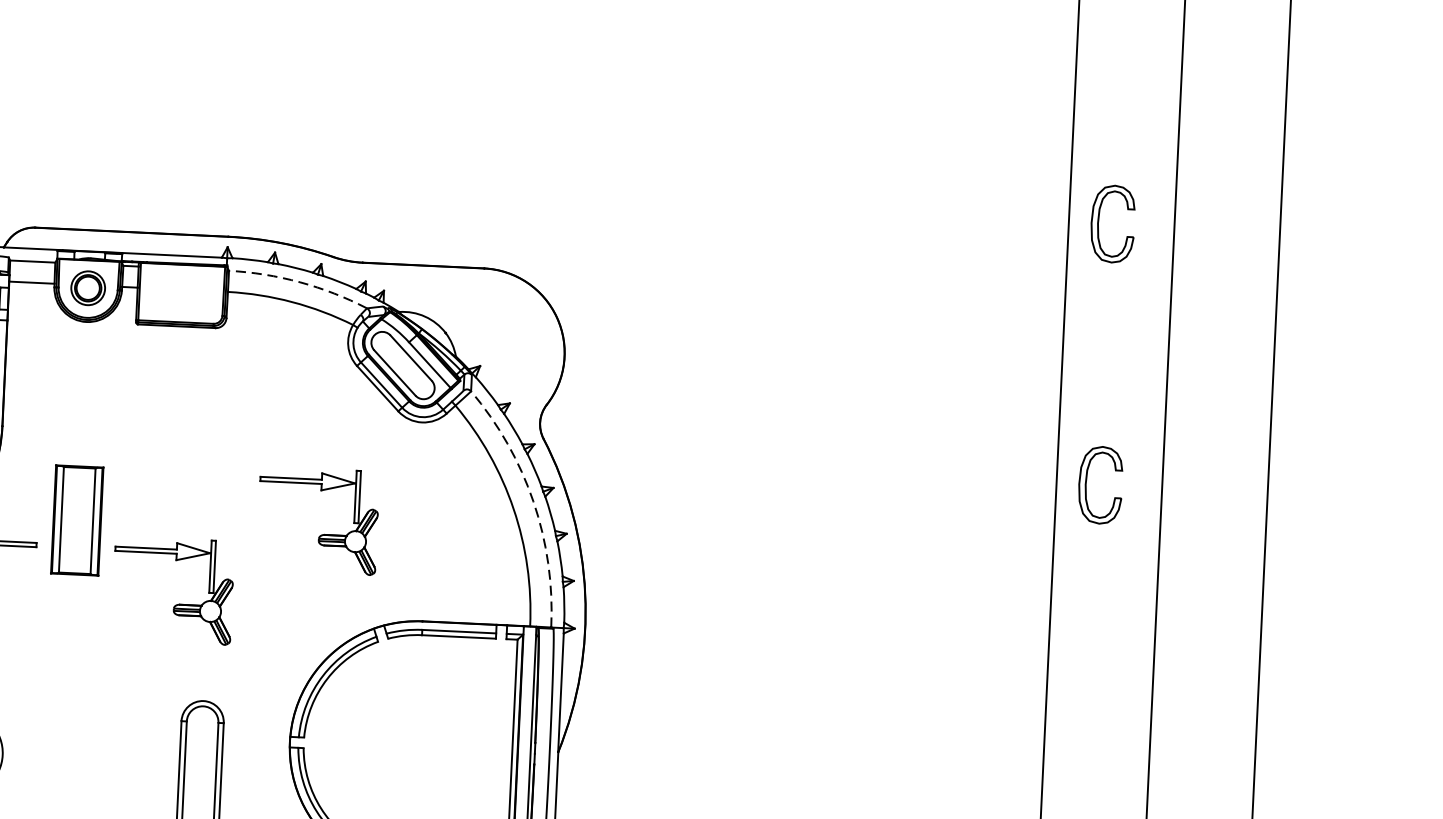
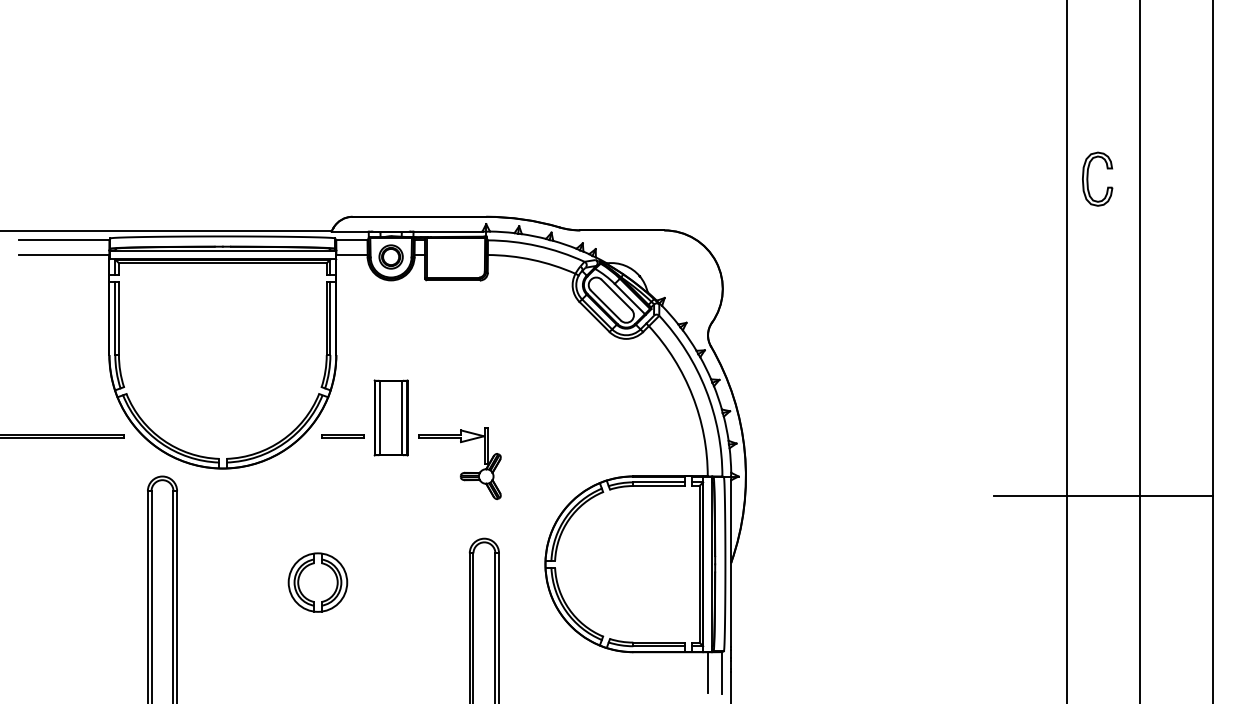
arc: (300, 281) -> (537, 245), dashed -> solid
part: (1087, 483) -> (1088, 359), removed
arc: (534, 502) -> (706, 390), dashed -> solid
part: (324, 532) -> (562, 418), removed
line: (1099, 680) -> (1103, 495), added

